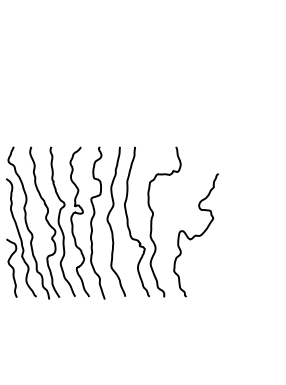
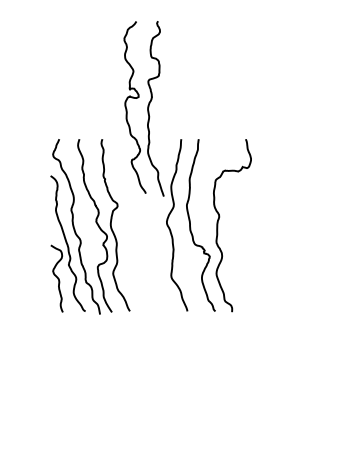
part: (87, 222) -> (143, 108), moved
curve: (195, 235) -> (268, 240), removed

